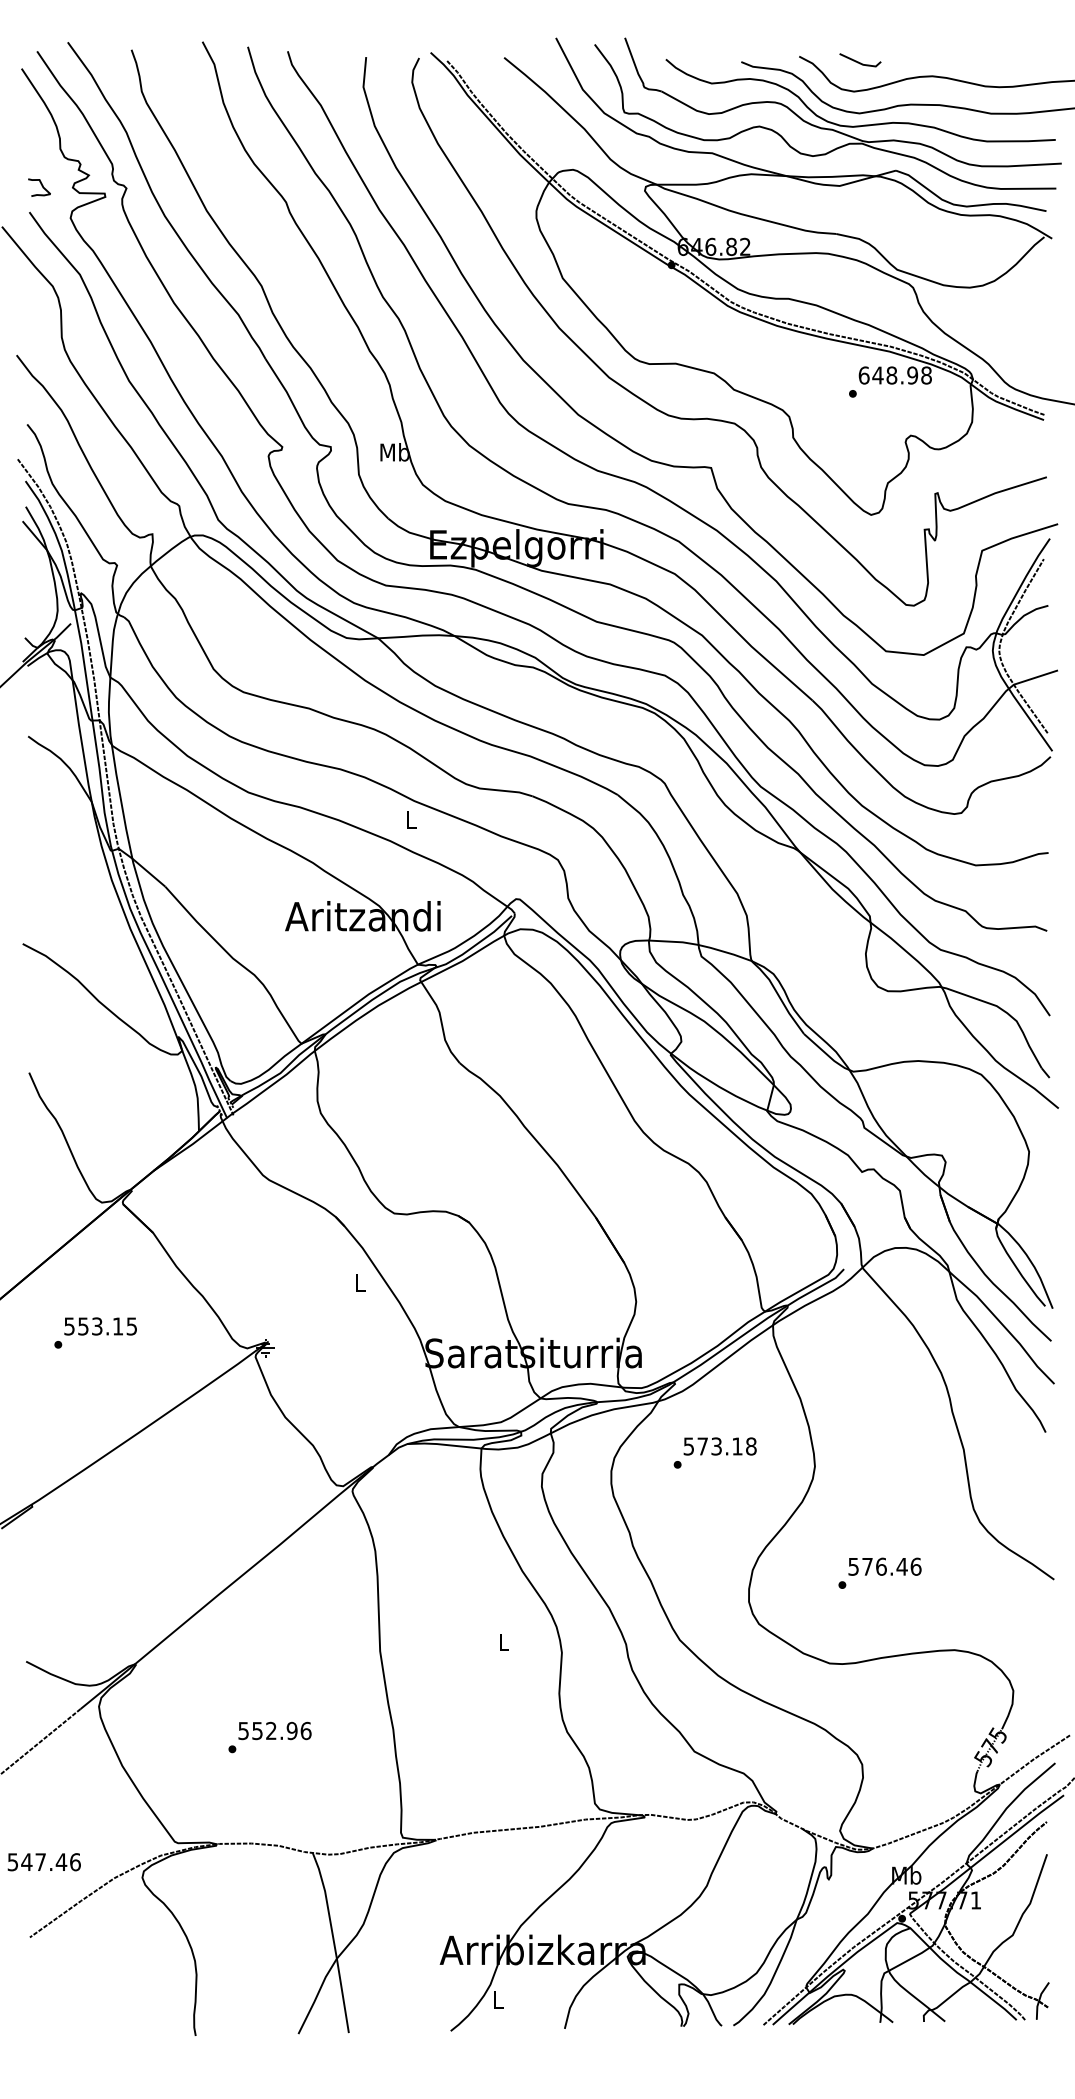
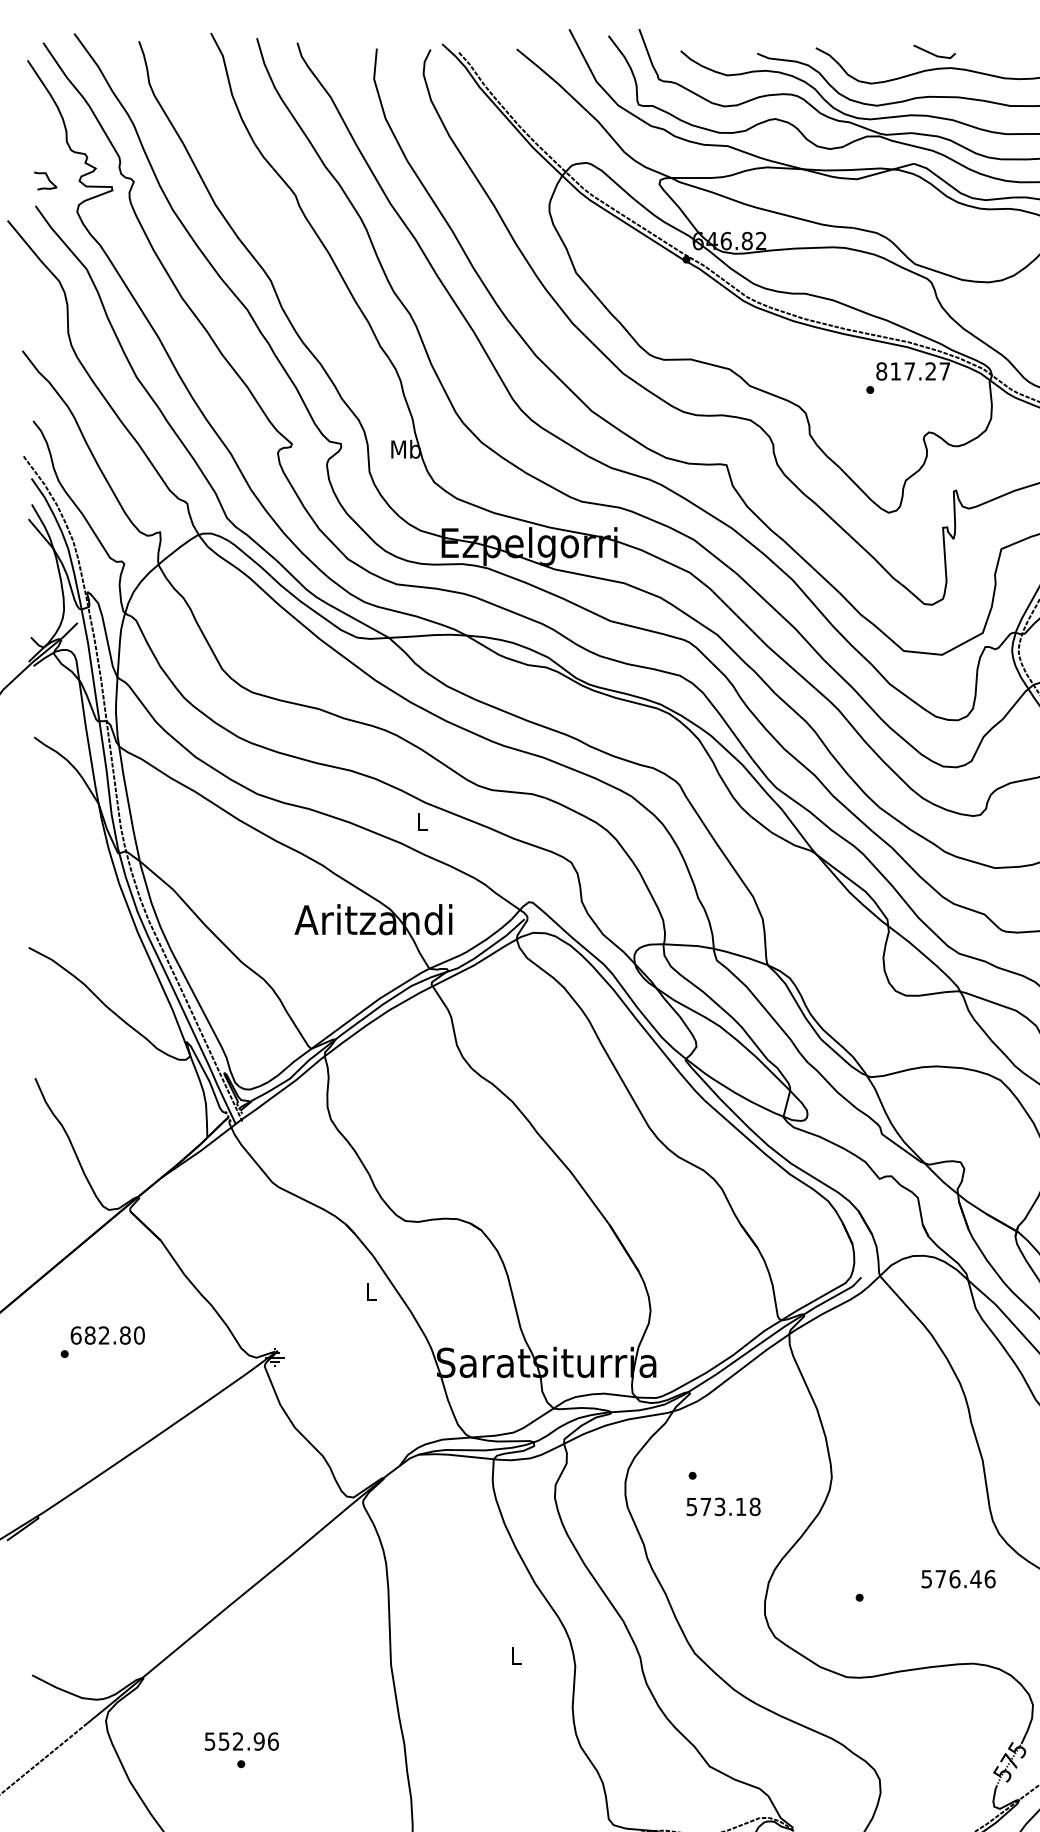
line: (860, 62) -> (934, 54), moved
text: (894, 375) -> (912, 371), 648.98 -> 817.27
text: (100, 1326) -> (107, 1335), 553.15 -> 682.80
text: (719, 1446) -> (722, 1506), moved
text: (884, 1566) -> (958, 1578), moved
text: (274, 1730) -> (241, 1741), moved

